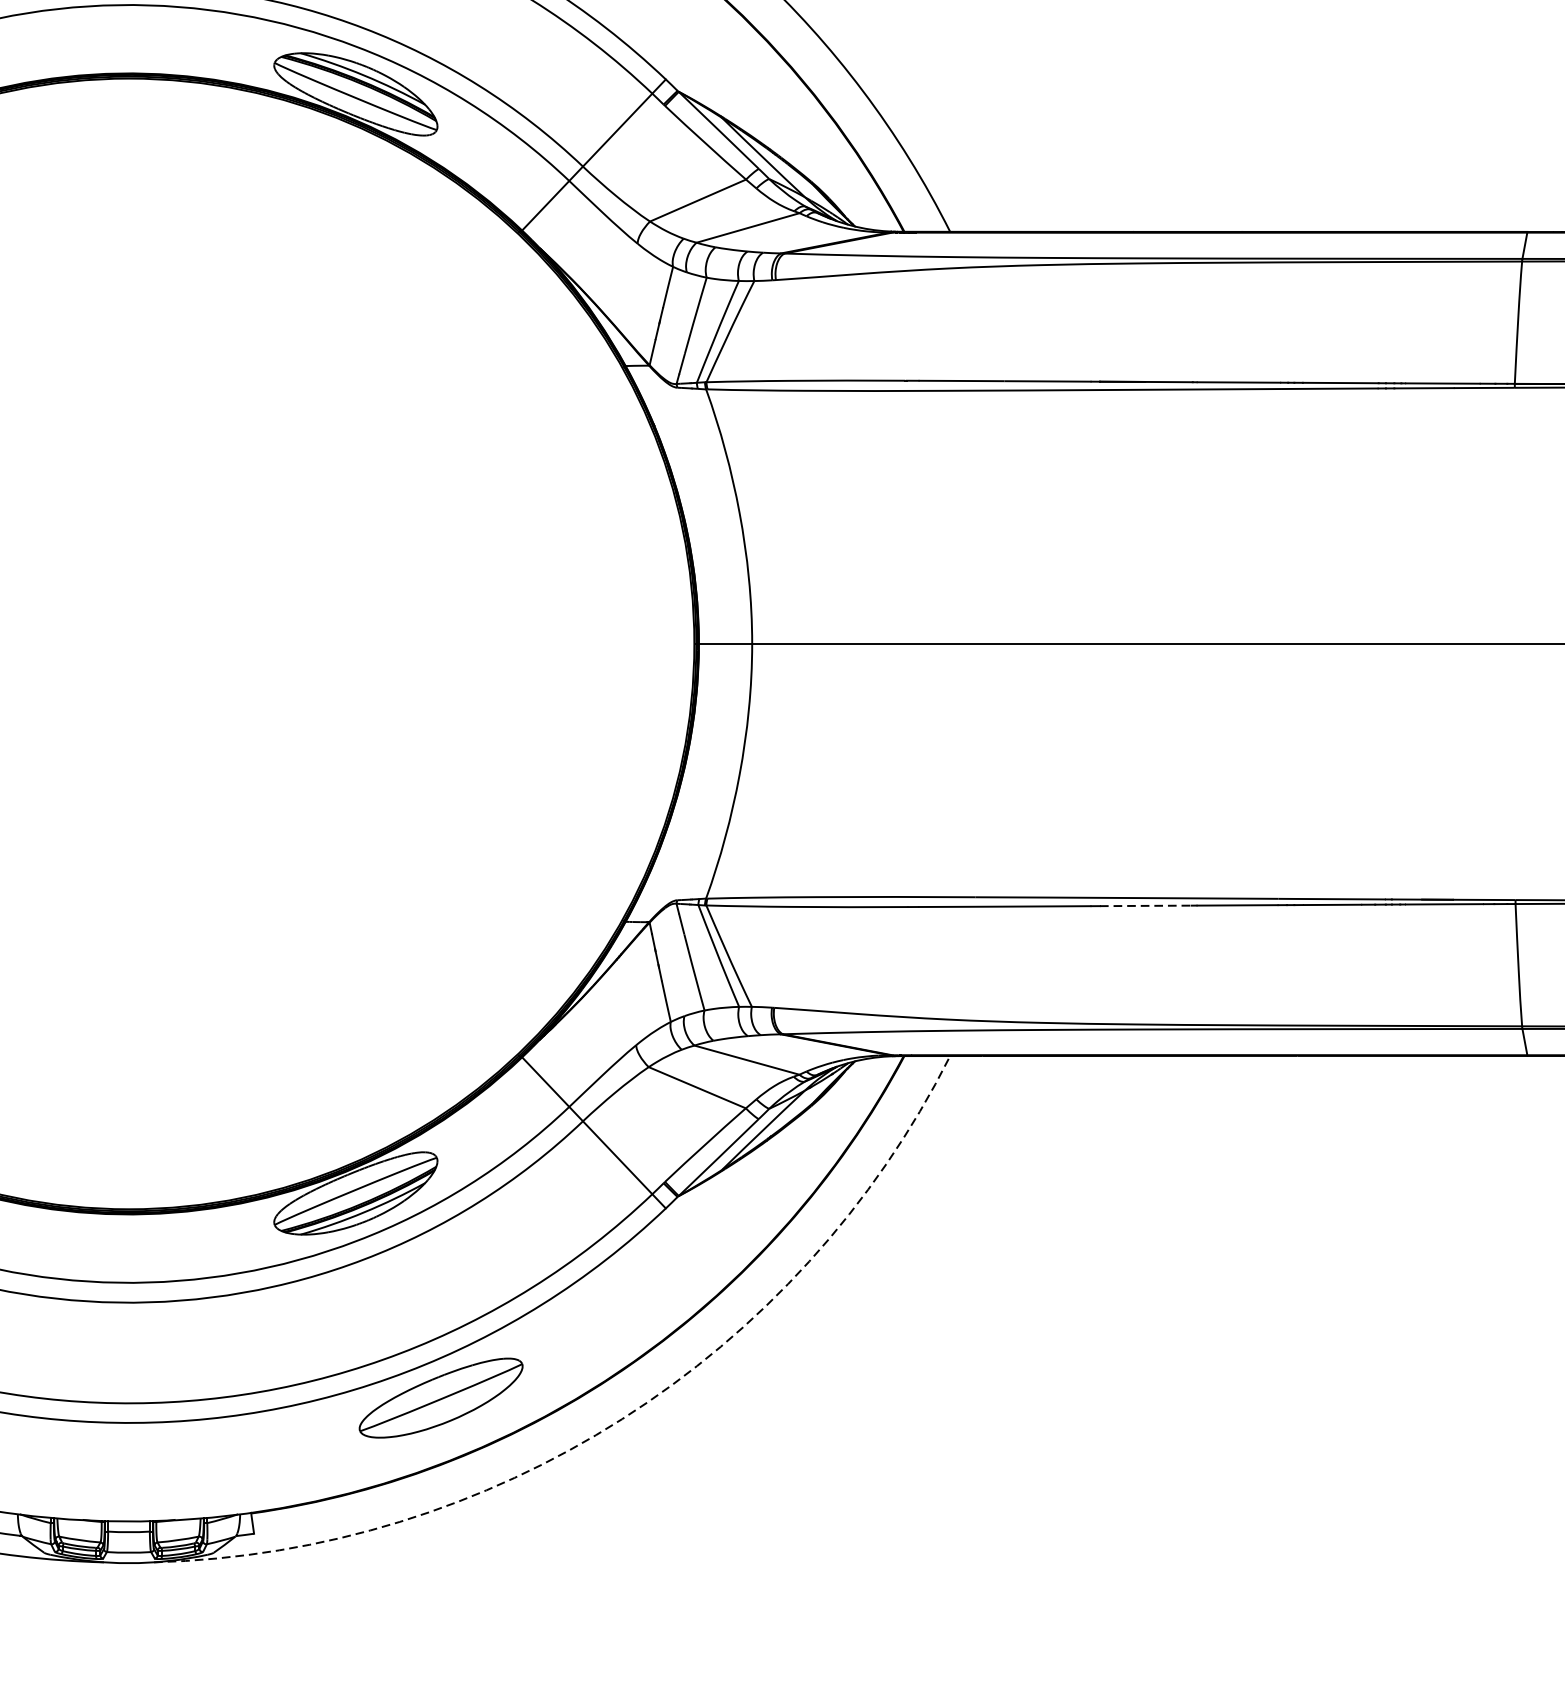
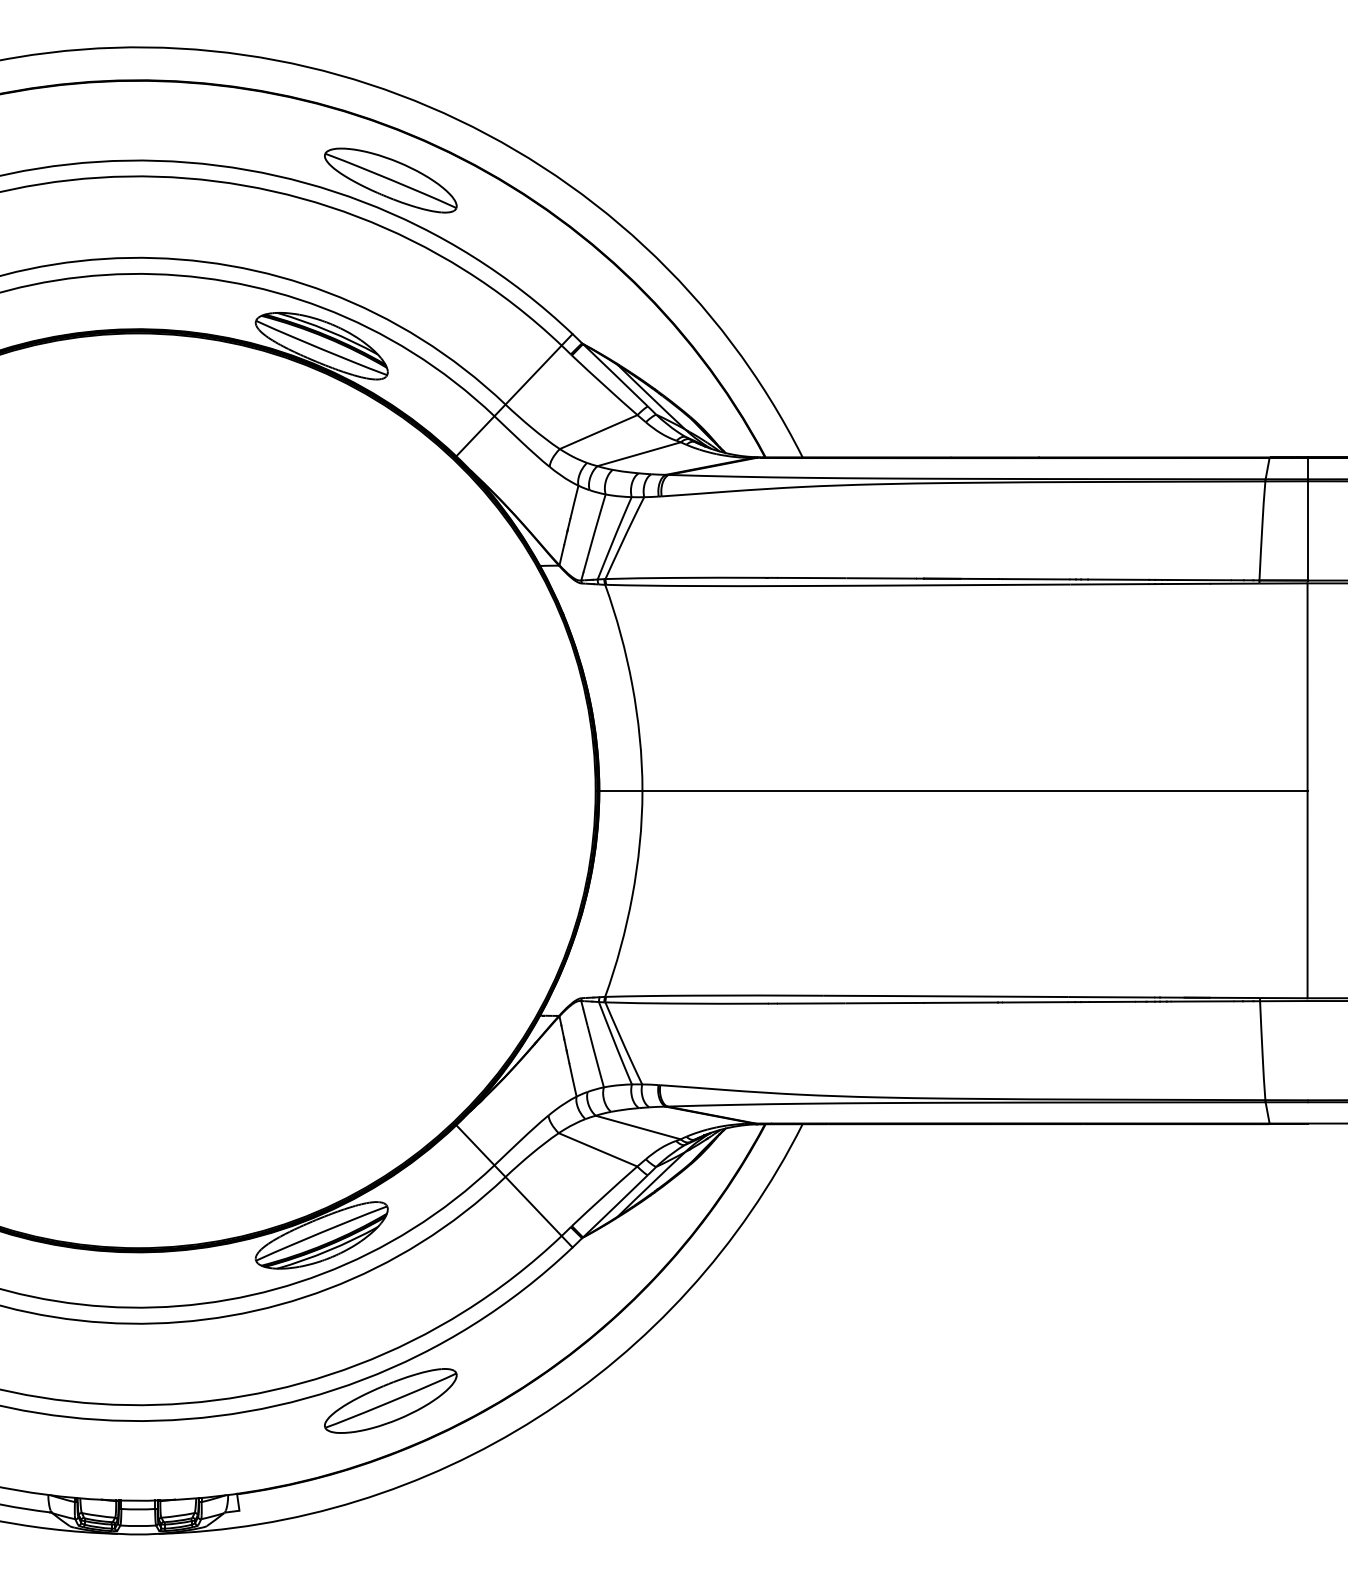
line: (1146, 905) -> (961, 1002), dashed -> solid
arc: (622, 1419) -> (537, 1418), dashed -> solid

